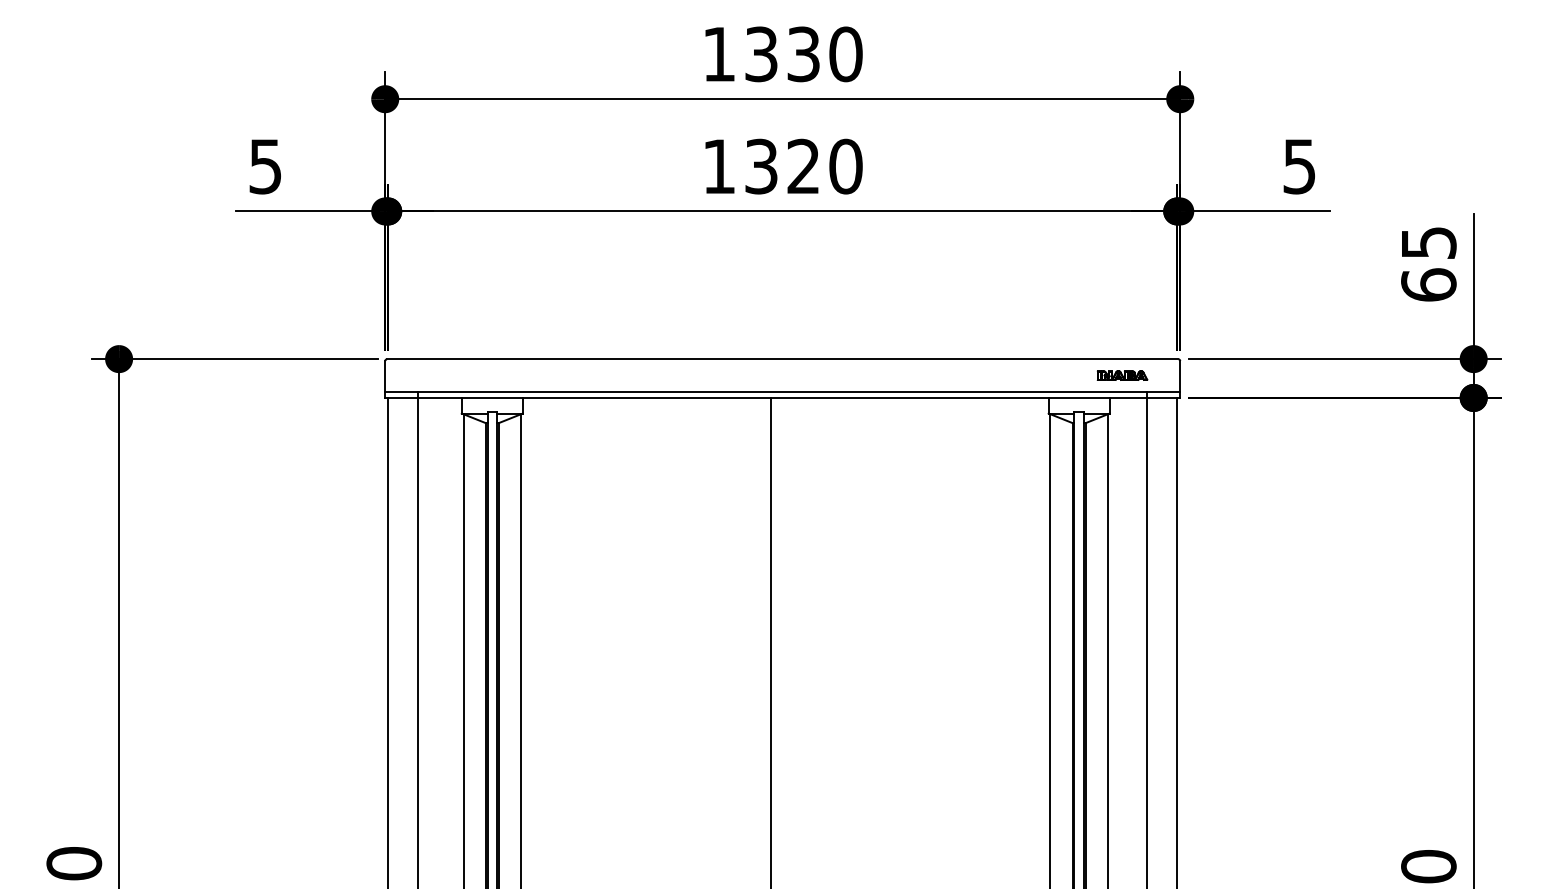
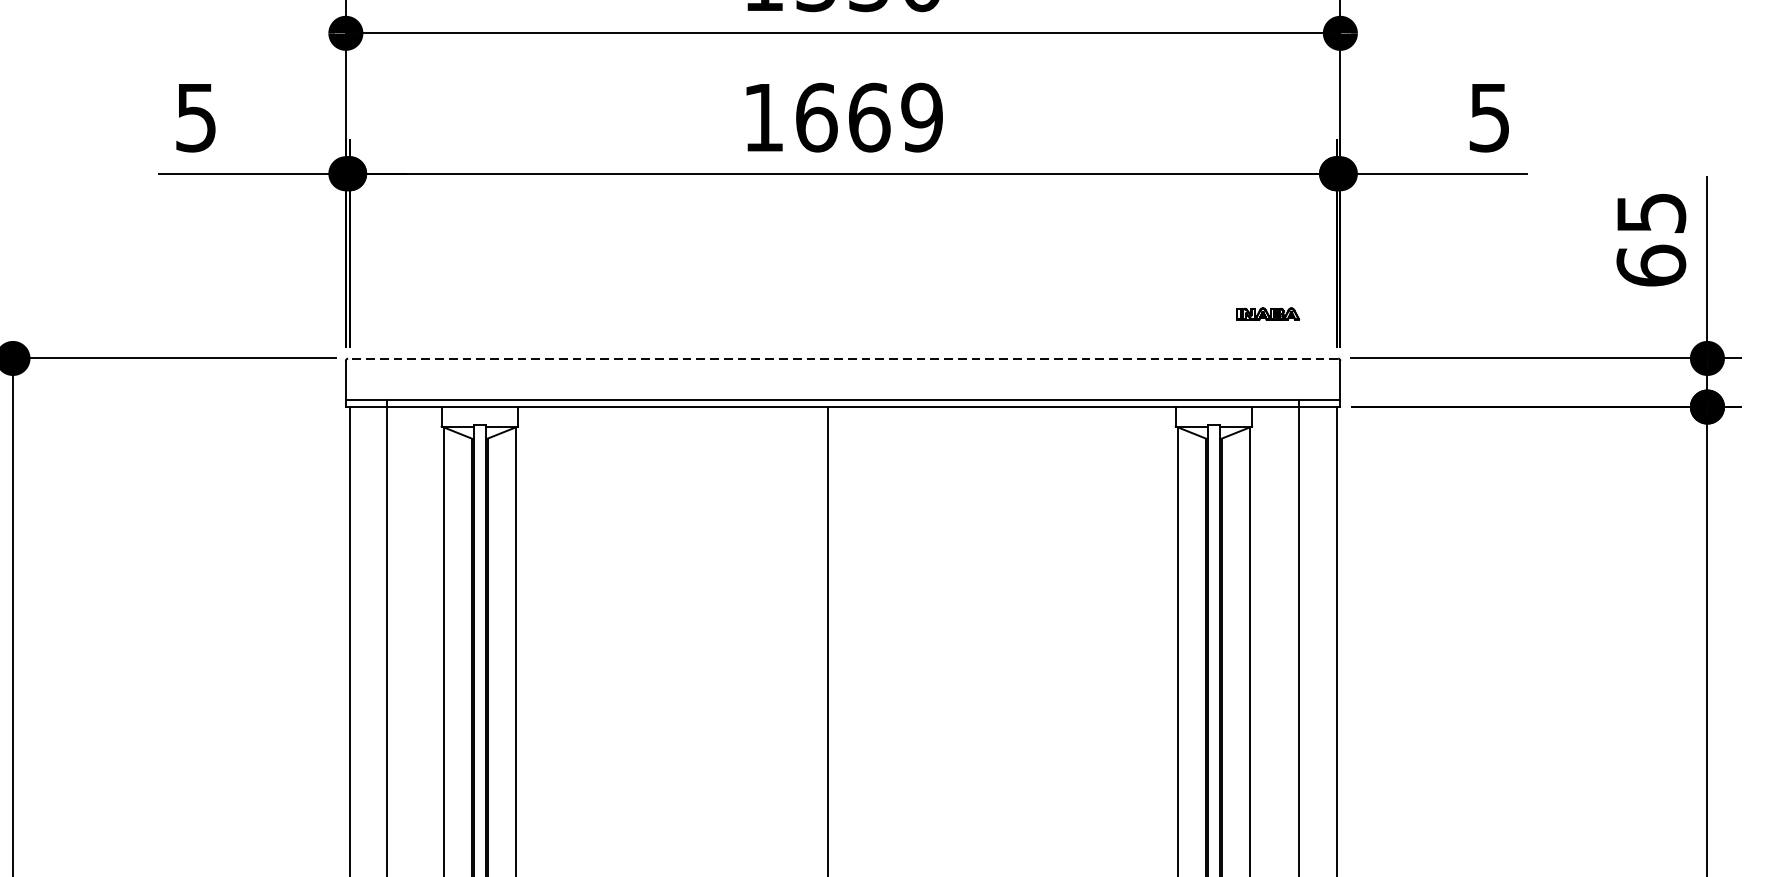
text: (803, 166) -> (869, 117), 1320 -> 1669
line: (782, 359) -> (842, 358), solid -> dashed
part: (1122, 375) -> (1268, 313), moved

